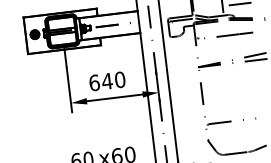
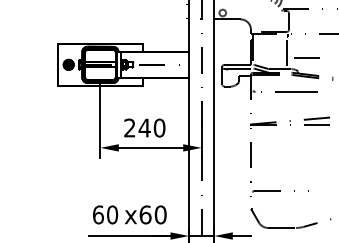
text: (94, 82) -> (129, 127), 640 -> 240

